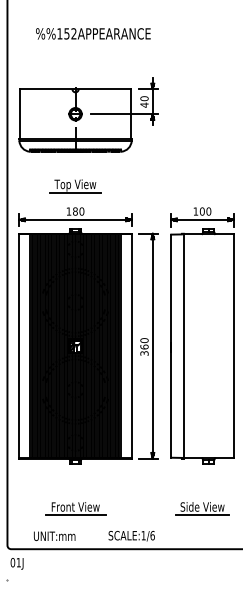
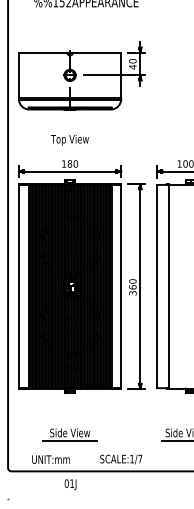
line: (75, 192) -> (70, 146), removed
text: (75, 506) -> (70, 432), Front View -> Side View
text: (152, 535) -> (140, 458), SCALE:1/6 -> SCALE:1/7
text: (16, 563) -> (70, 484), moved

